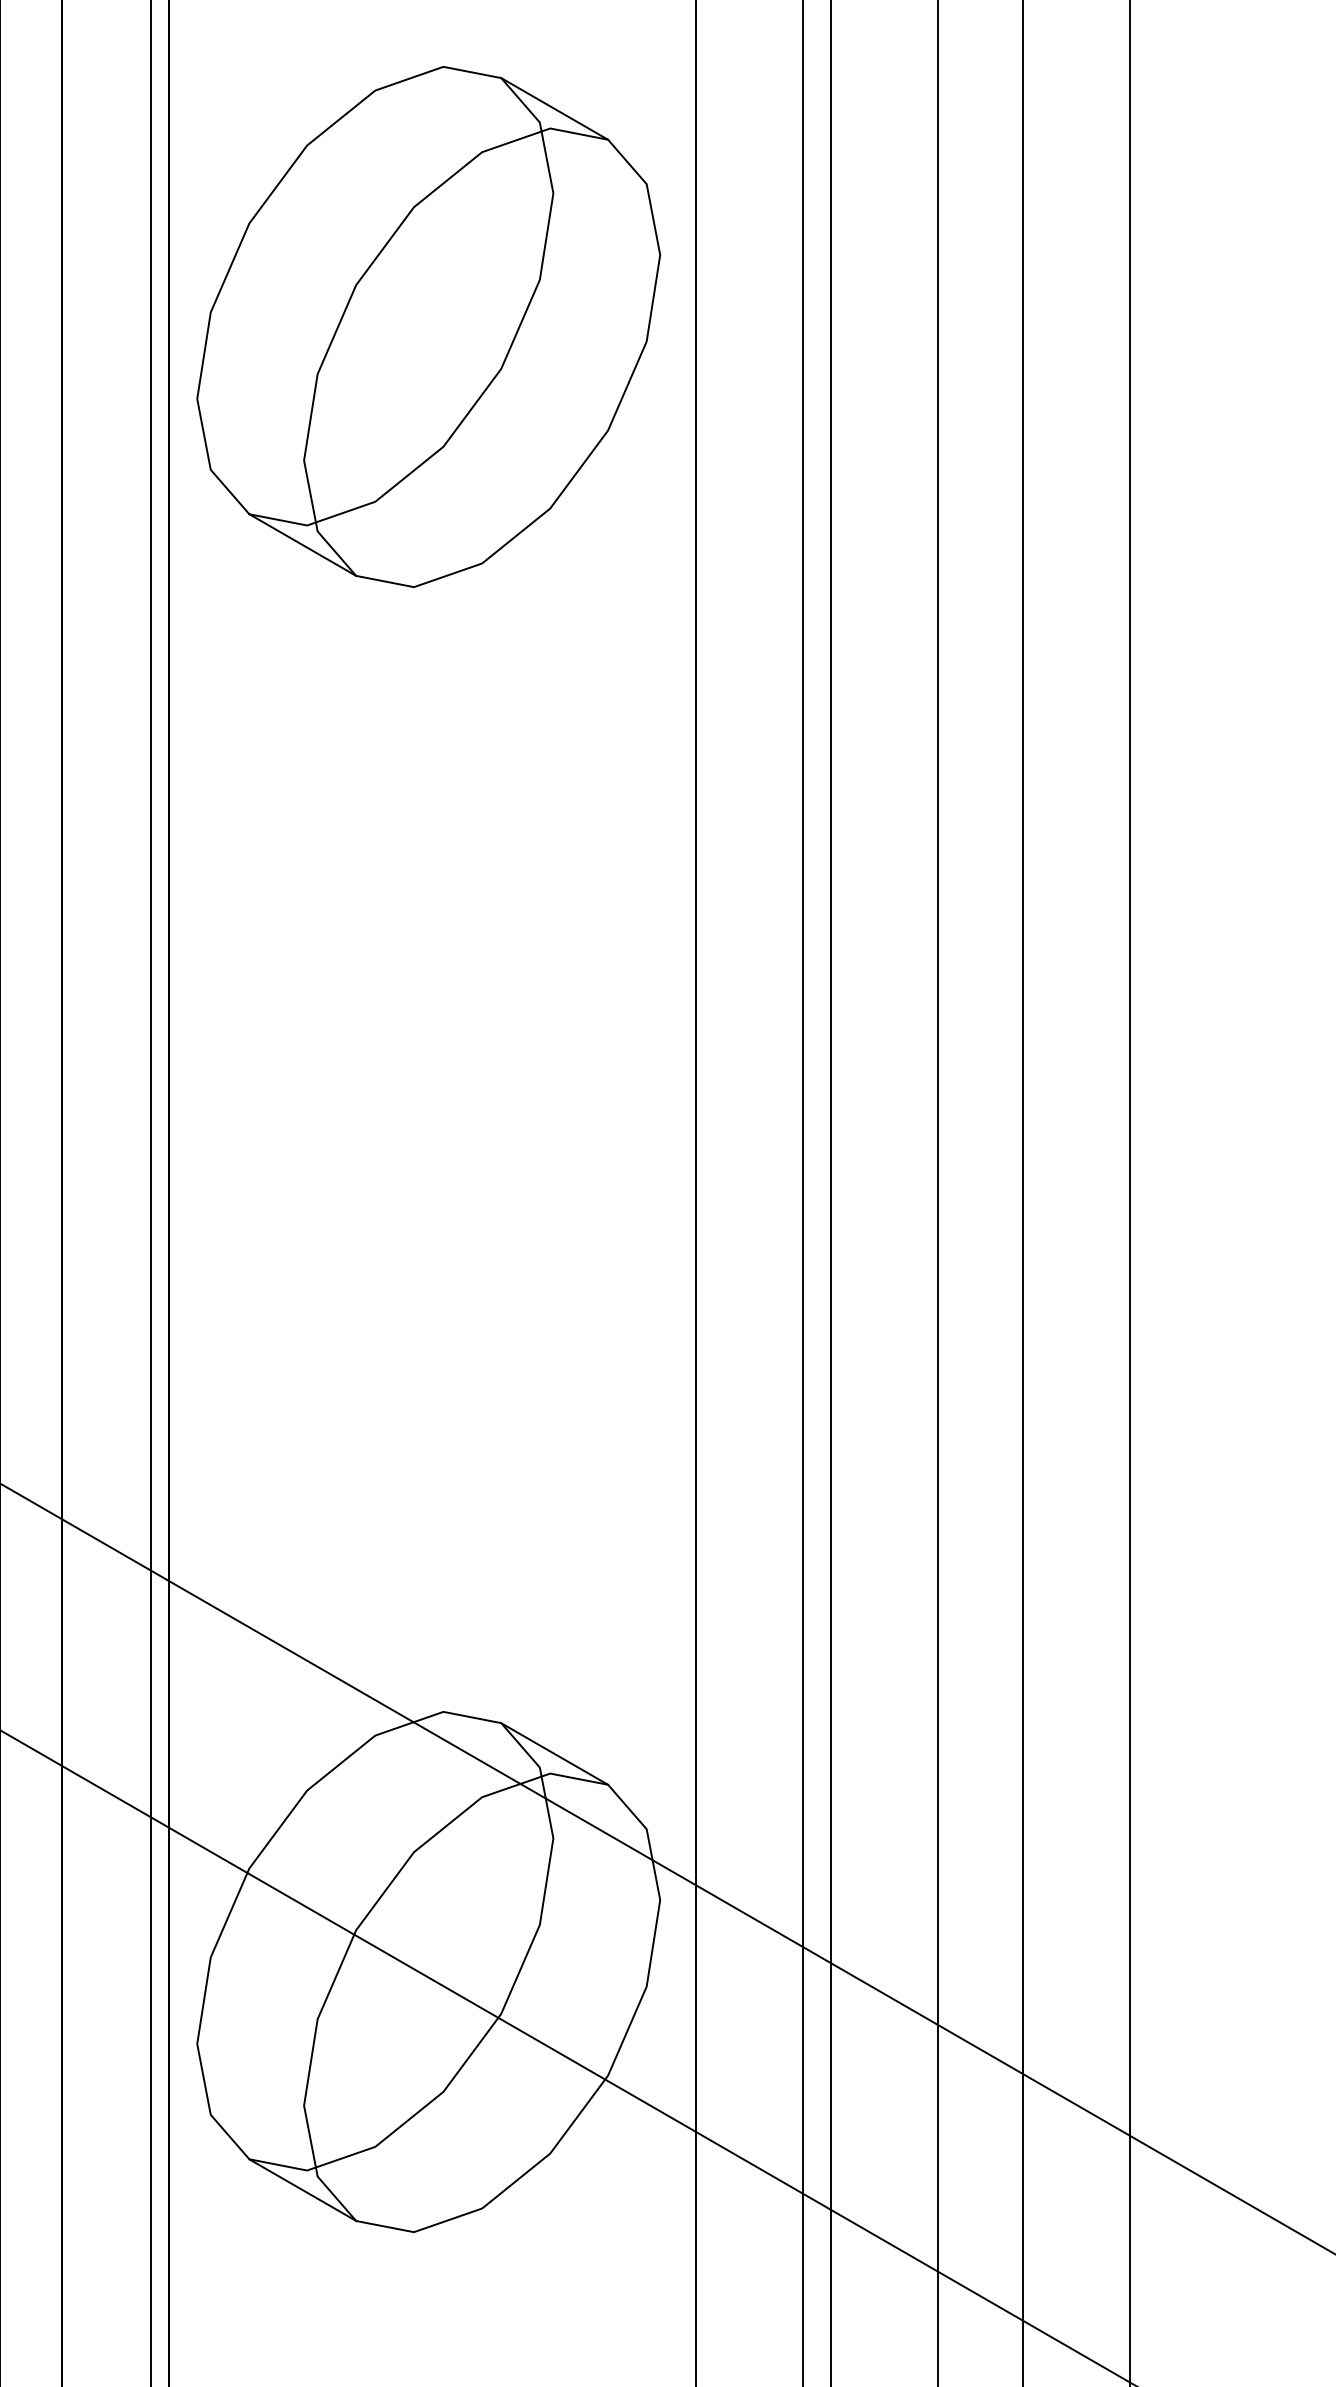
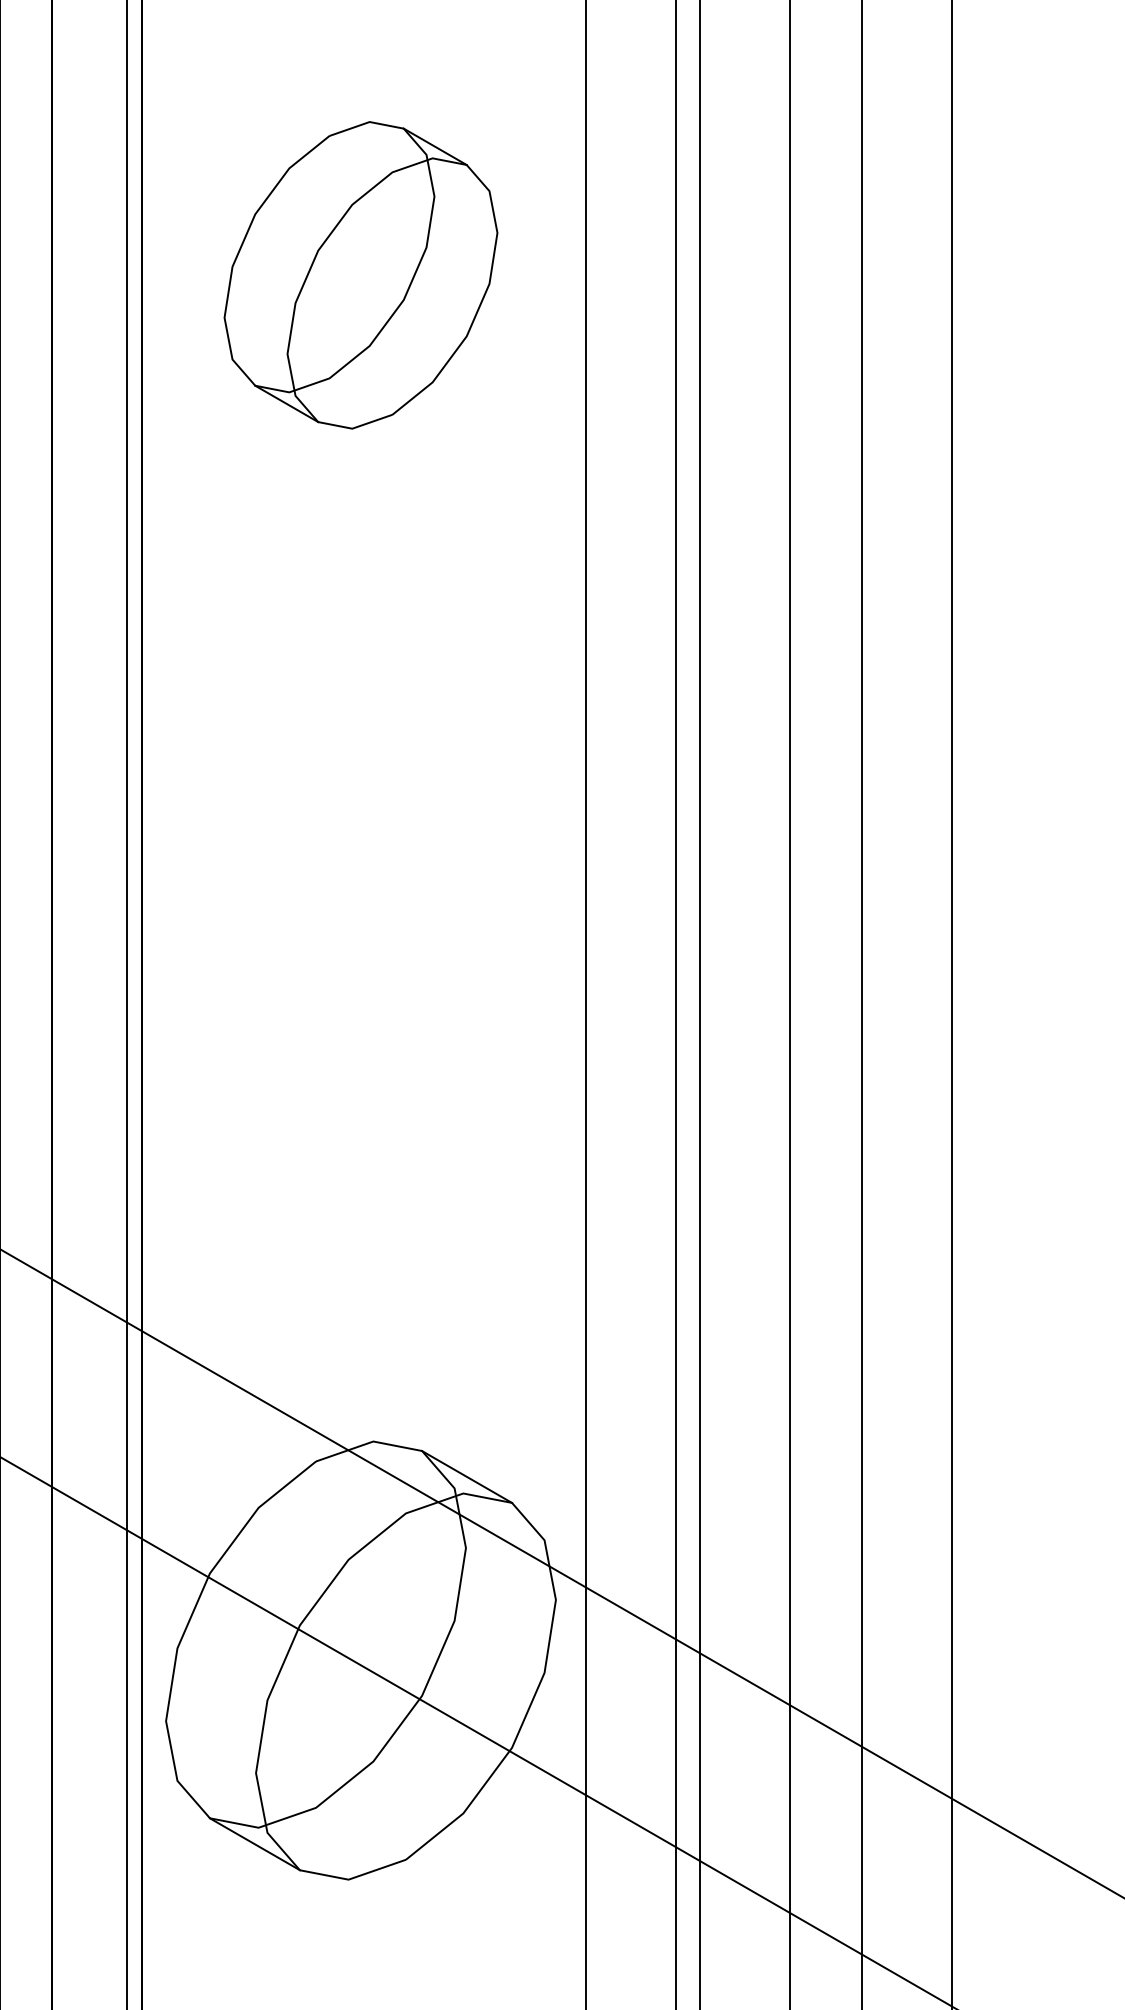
part: (428, 327) -> (360, 275), size x0.7

